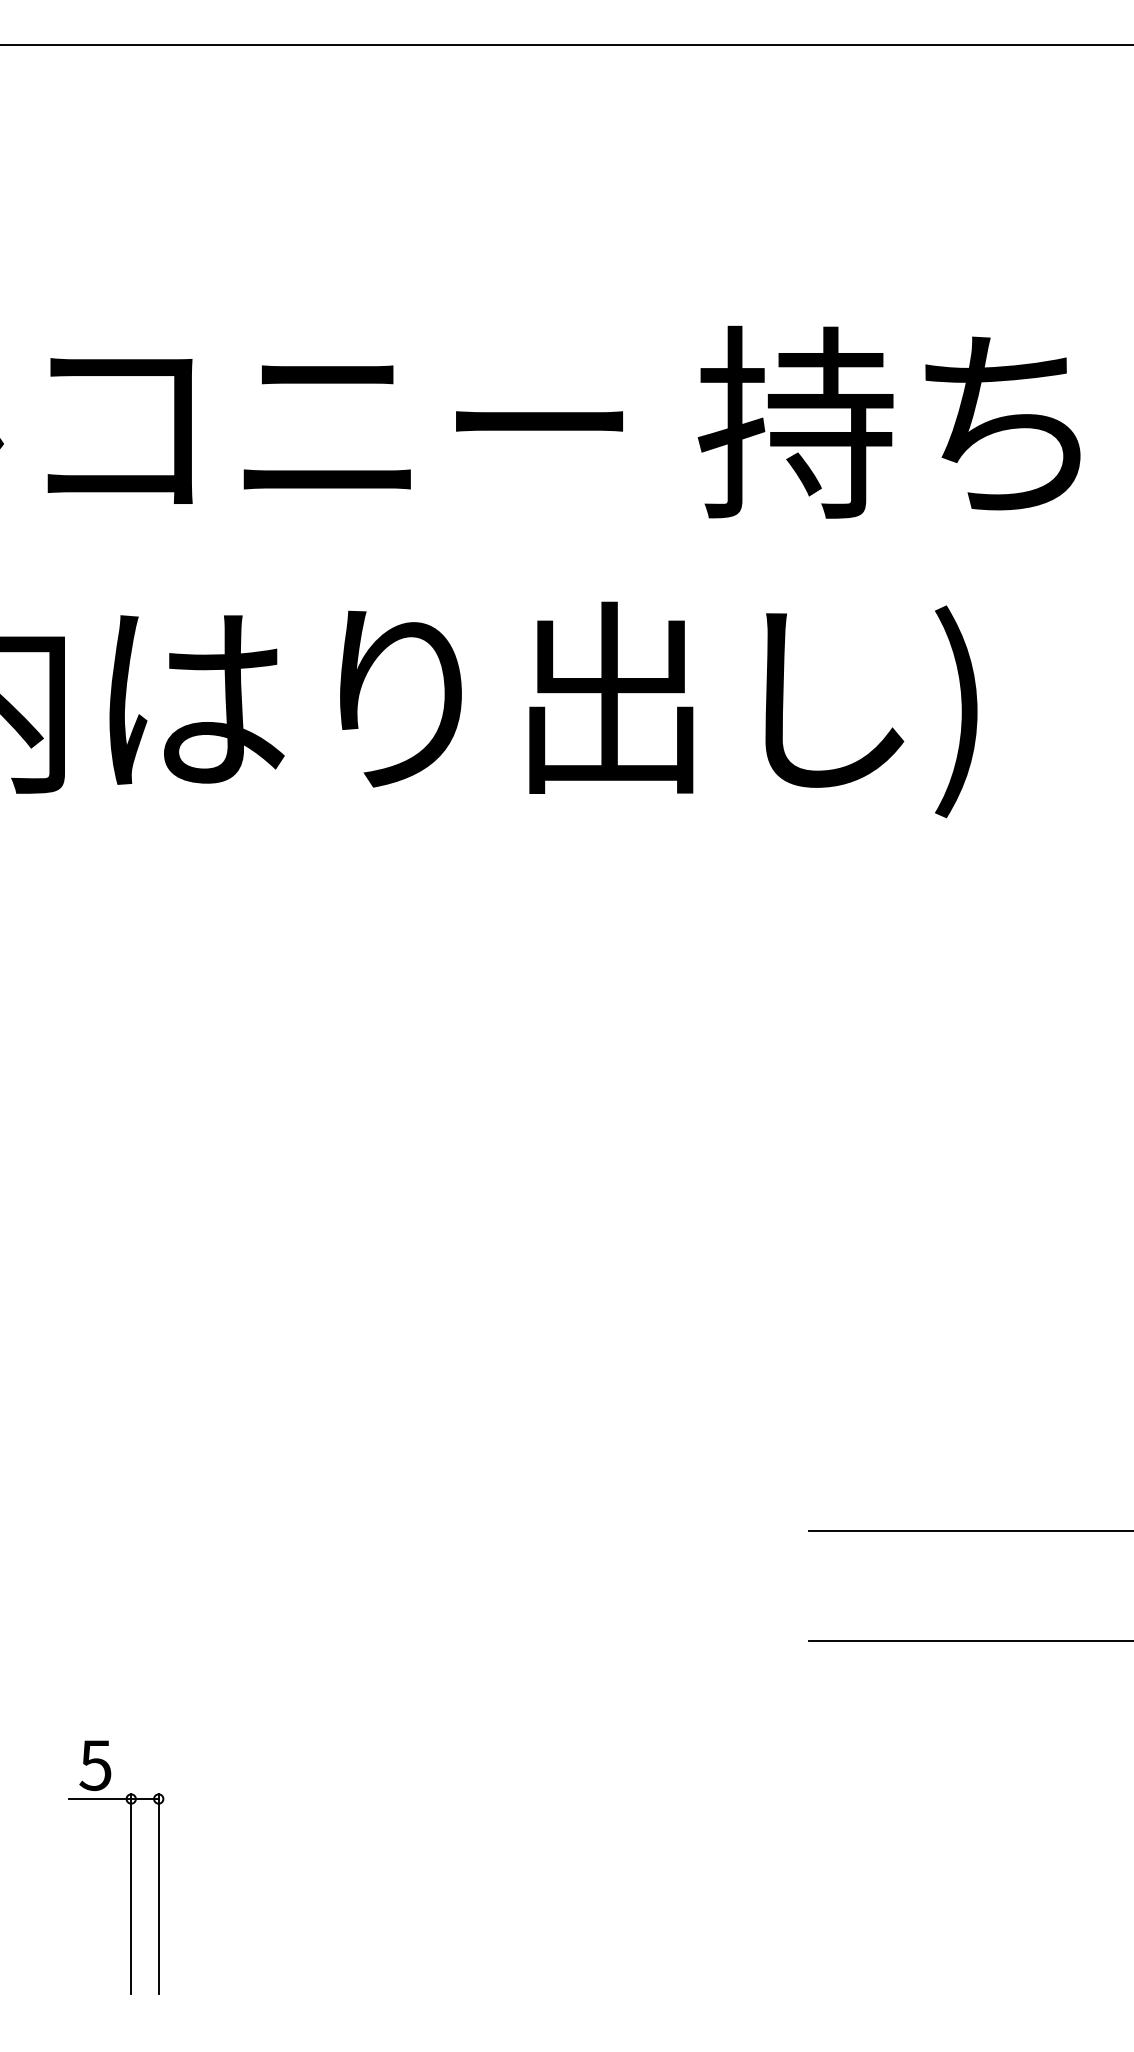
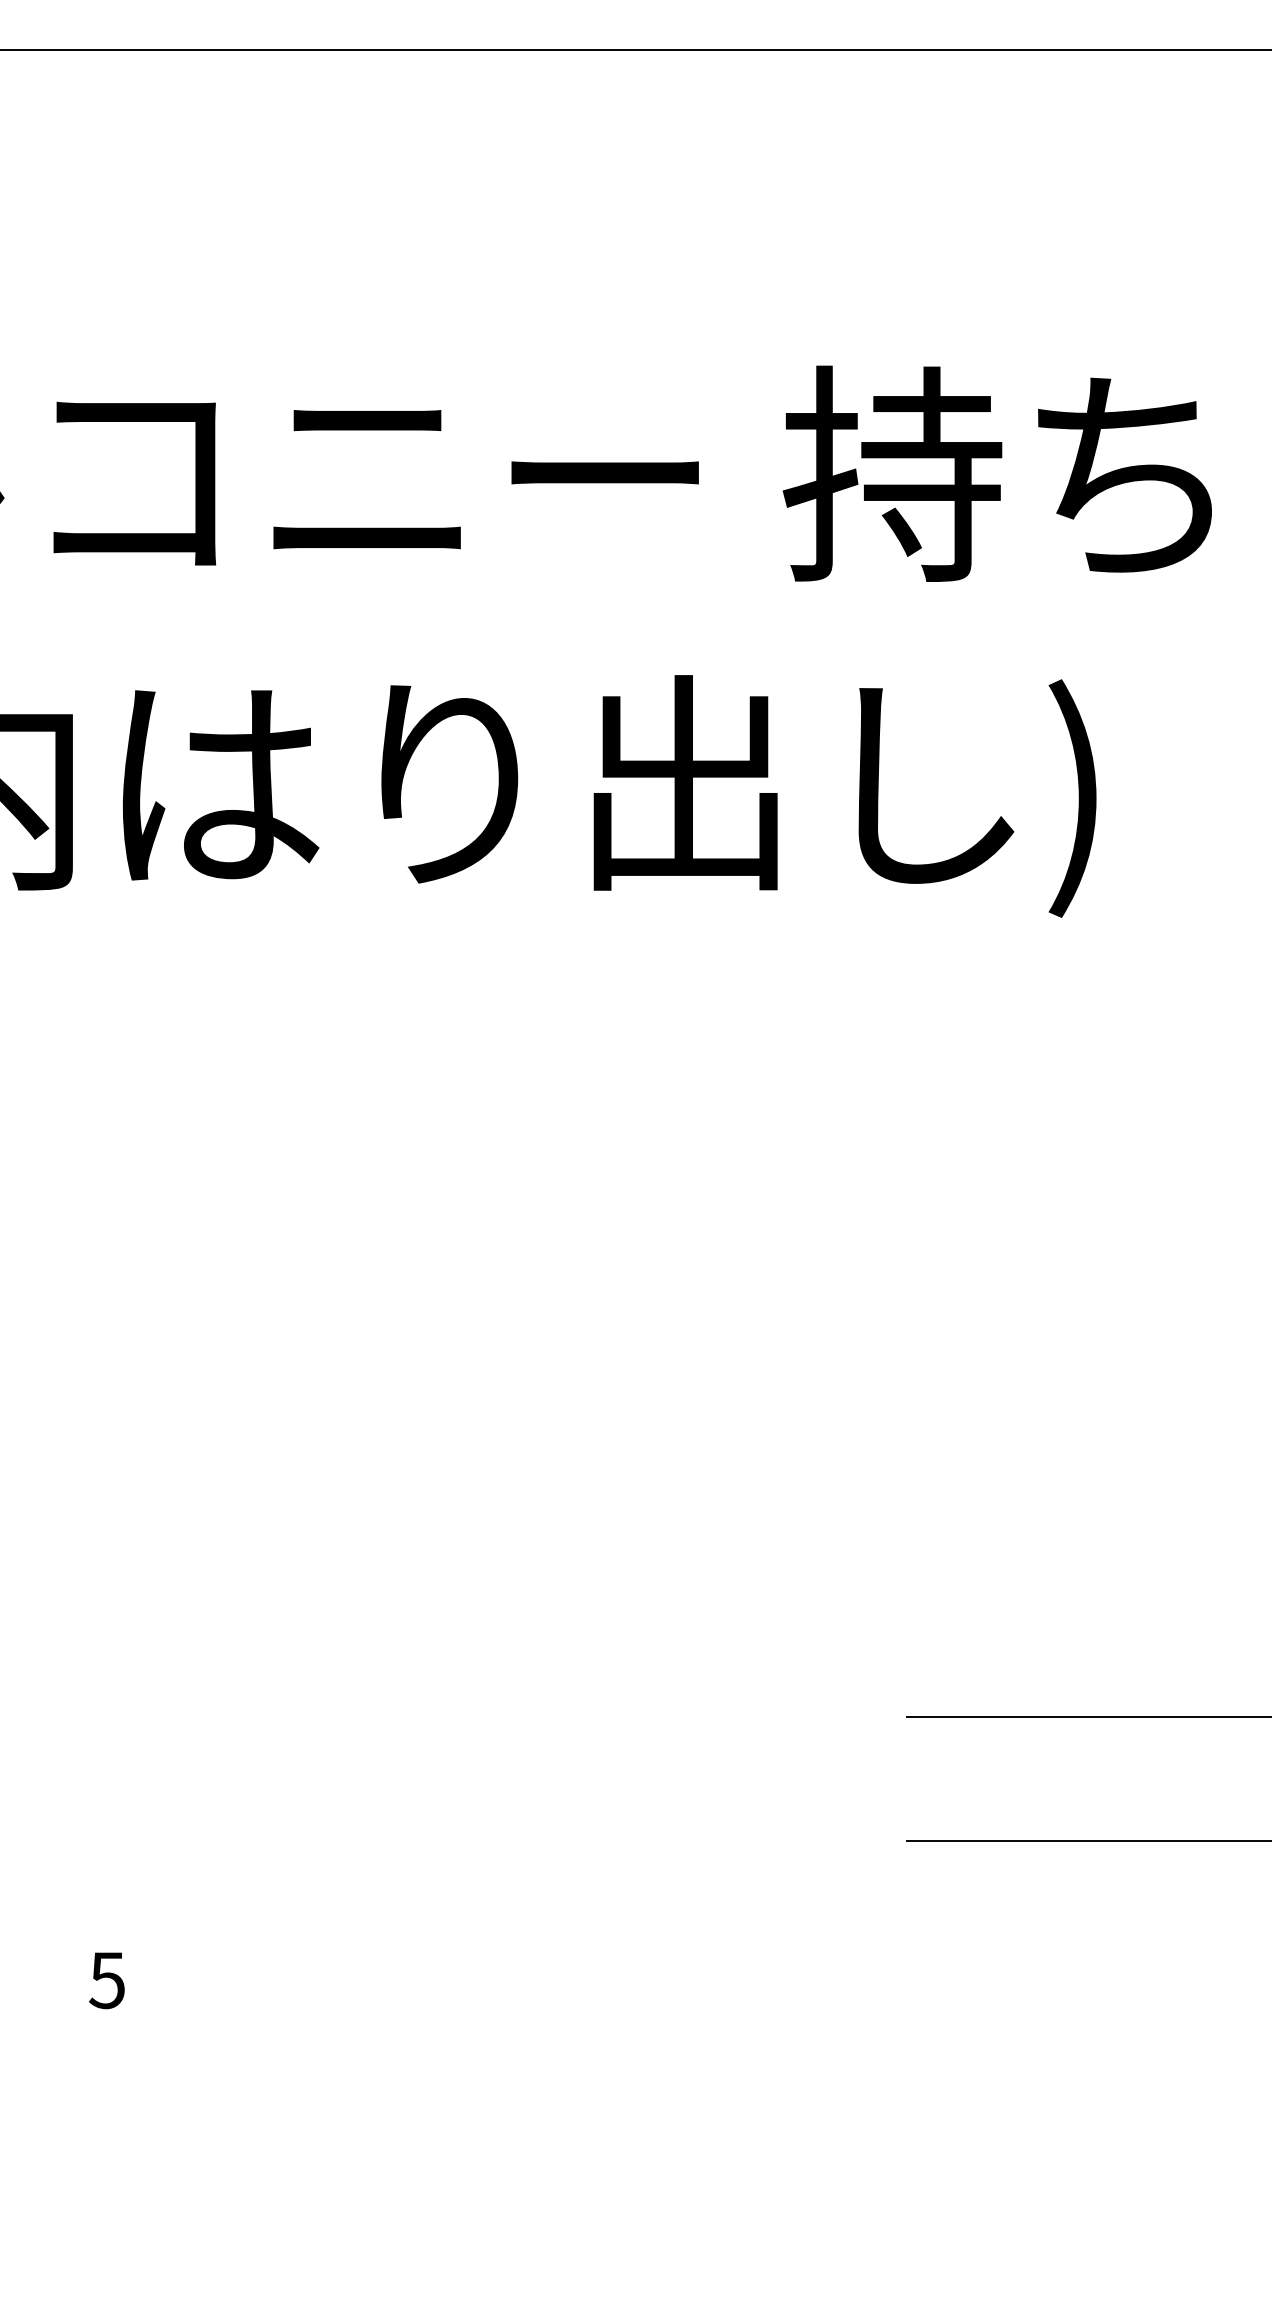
part: (130, 1892) -> (146, 2123), removed

